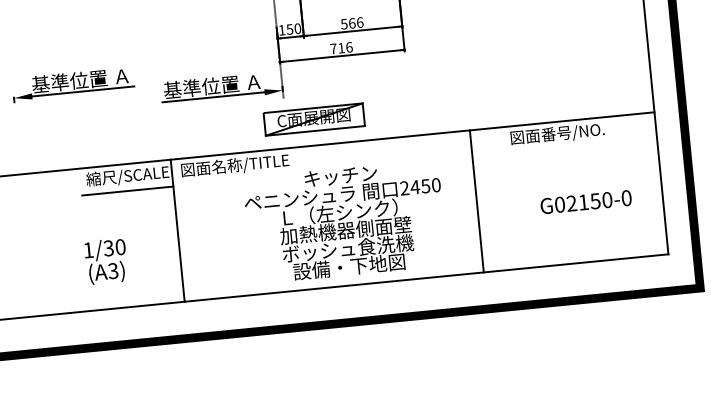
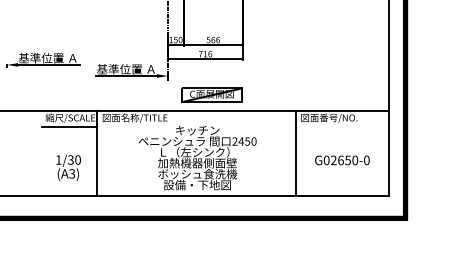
part: (313, 118) -> (211, 94), moved
line: (477, 201) -> (296, 153), moved
text: (582, 202) -> (340, 160), G02150-0 -> G02650-0
text: (105, 261) -> (68, 167), moved

